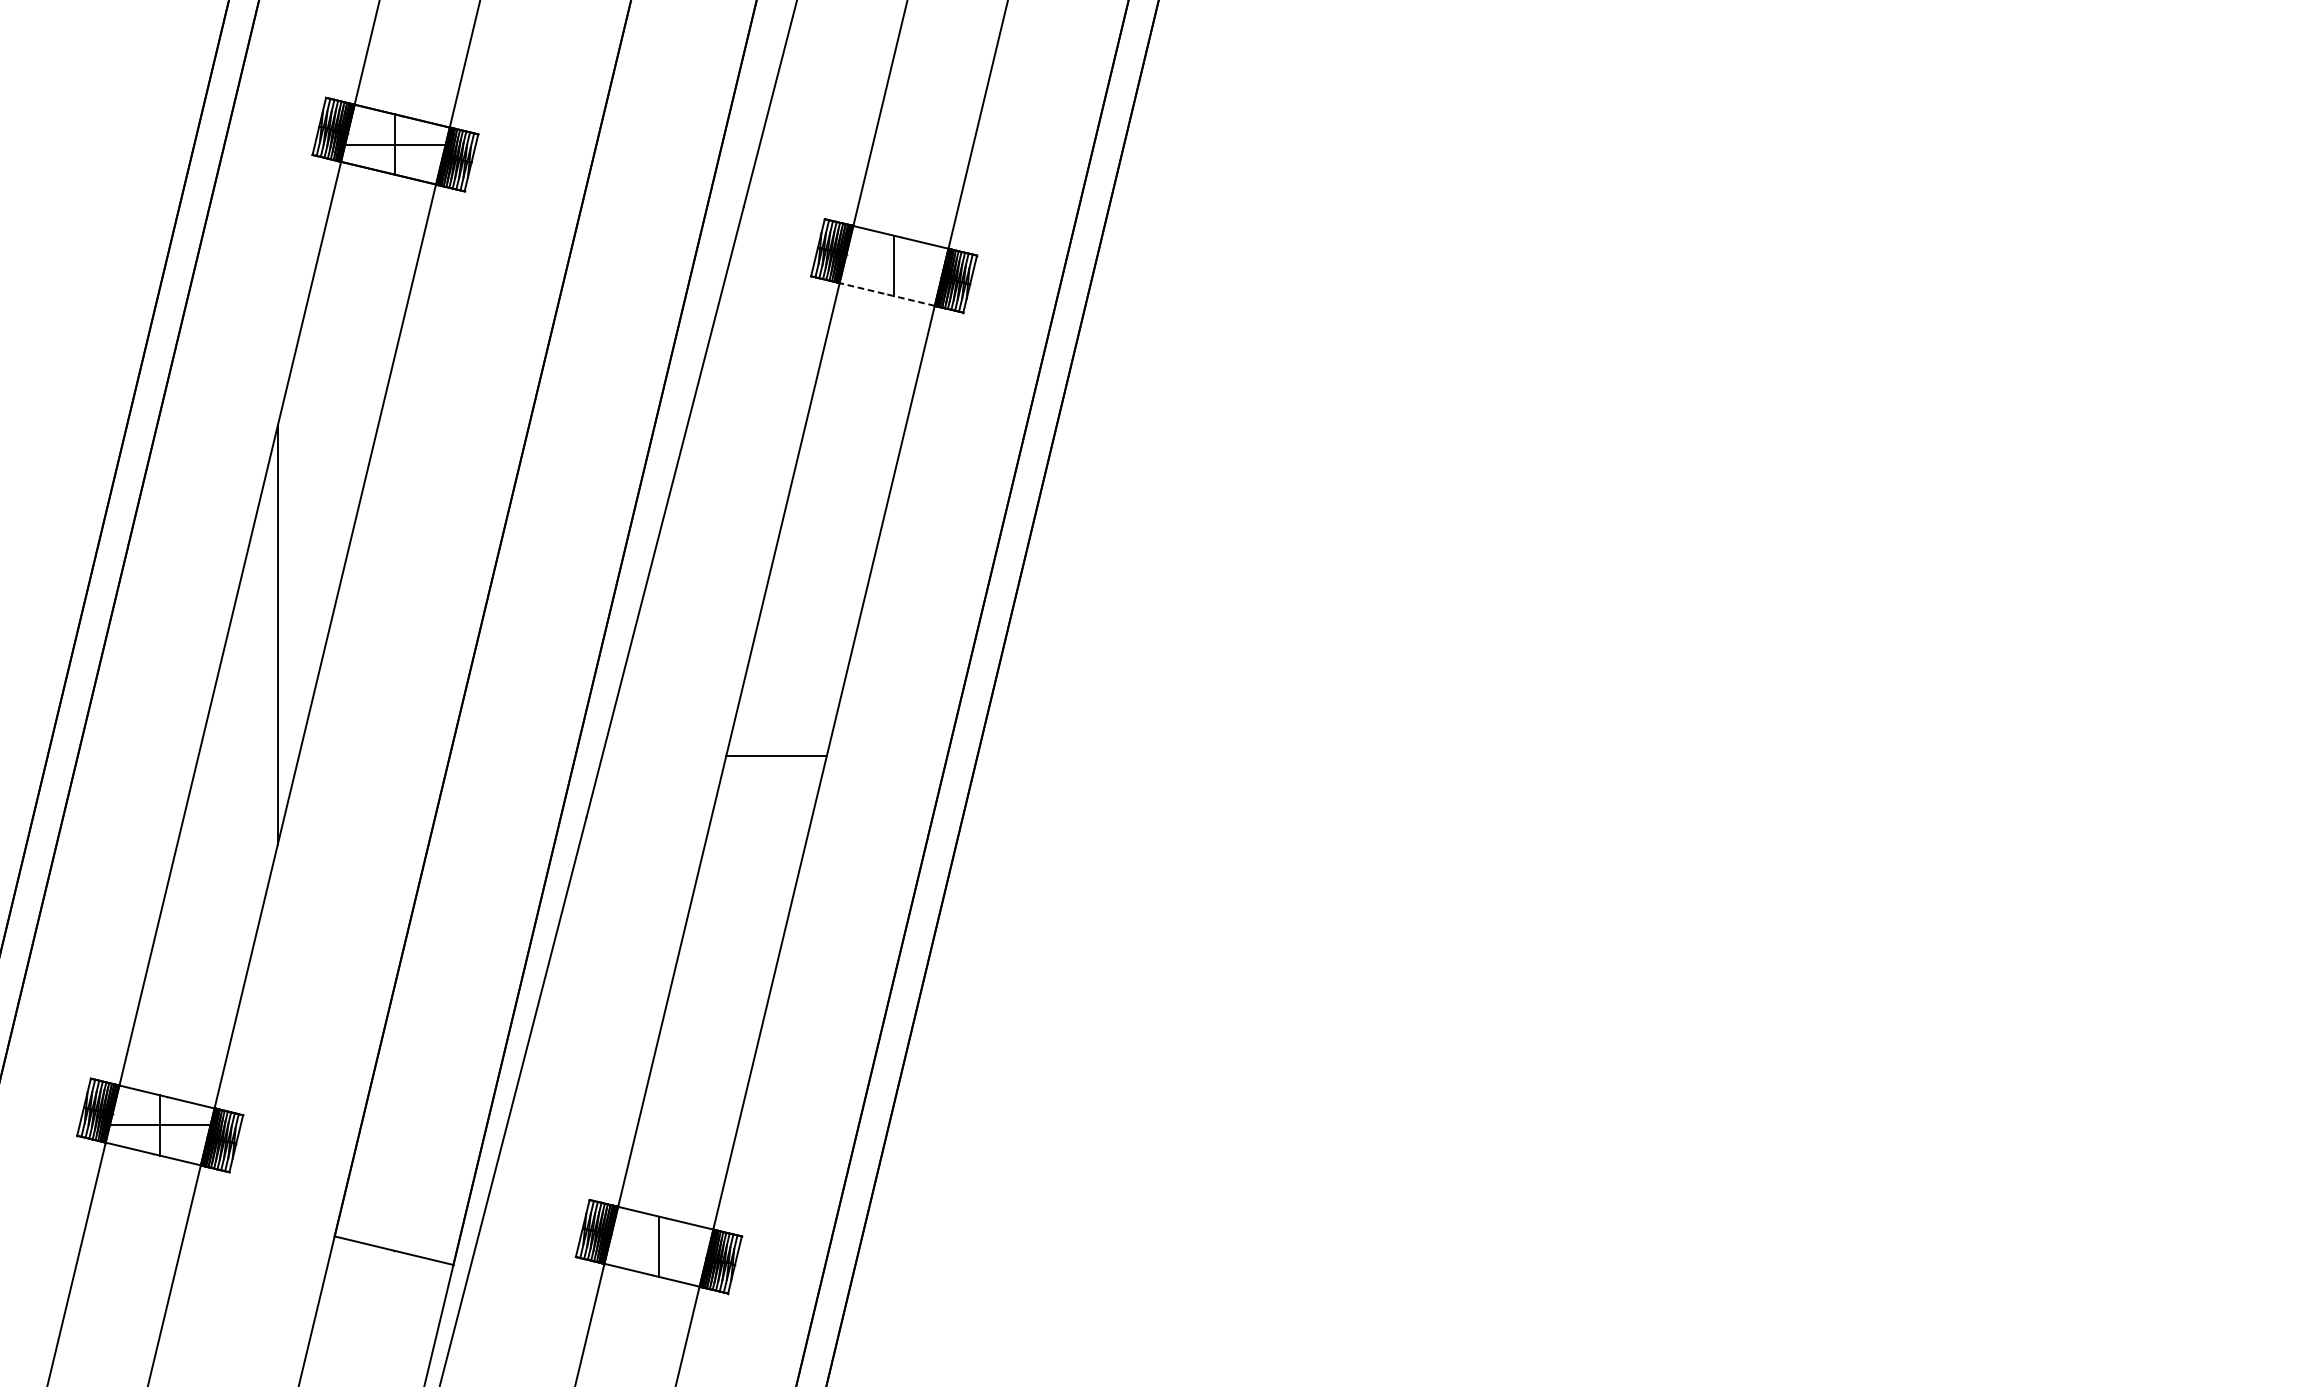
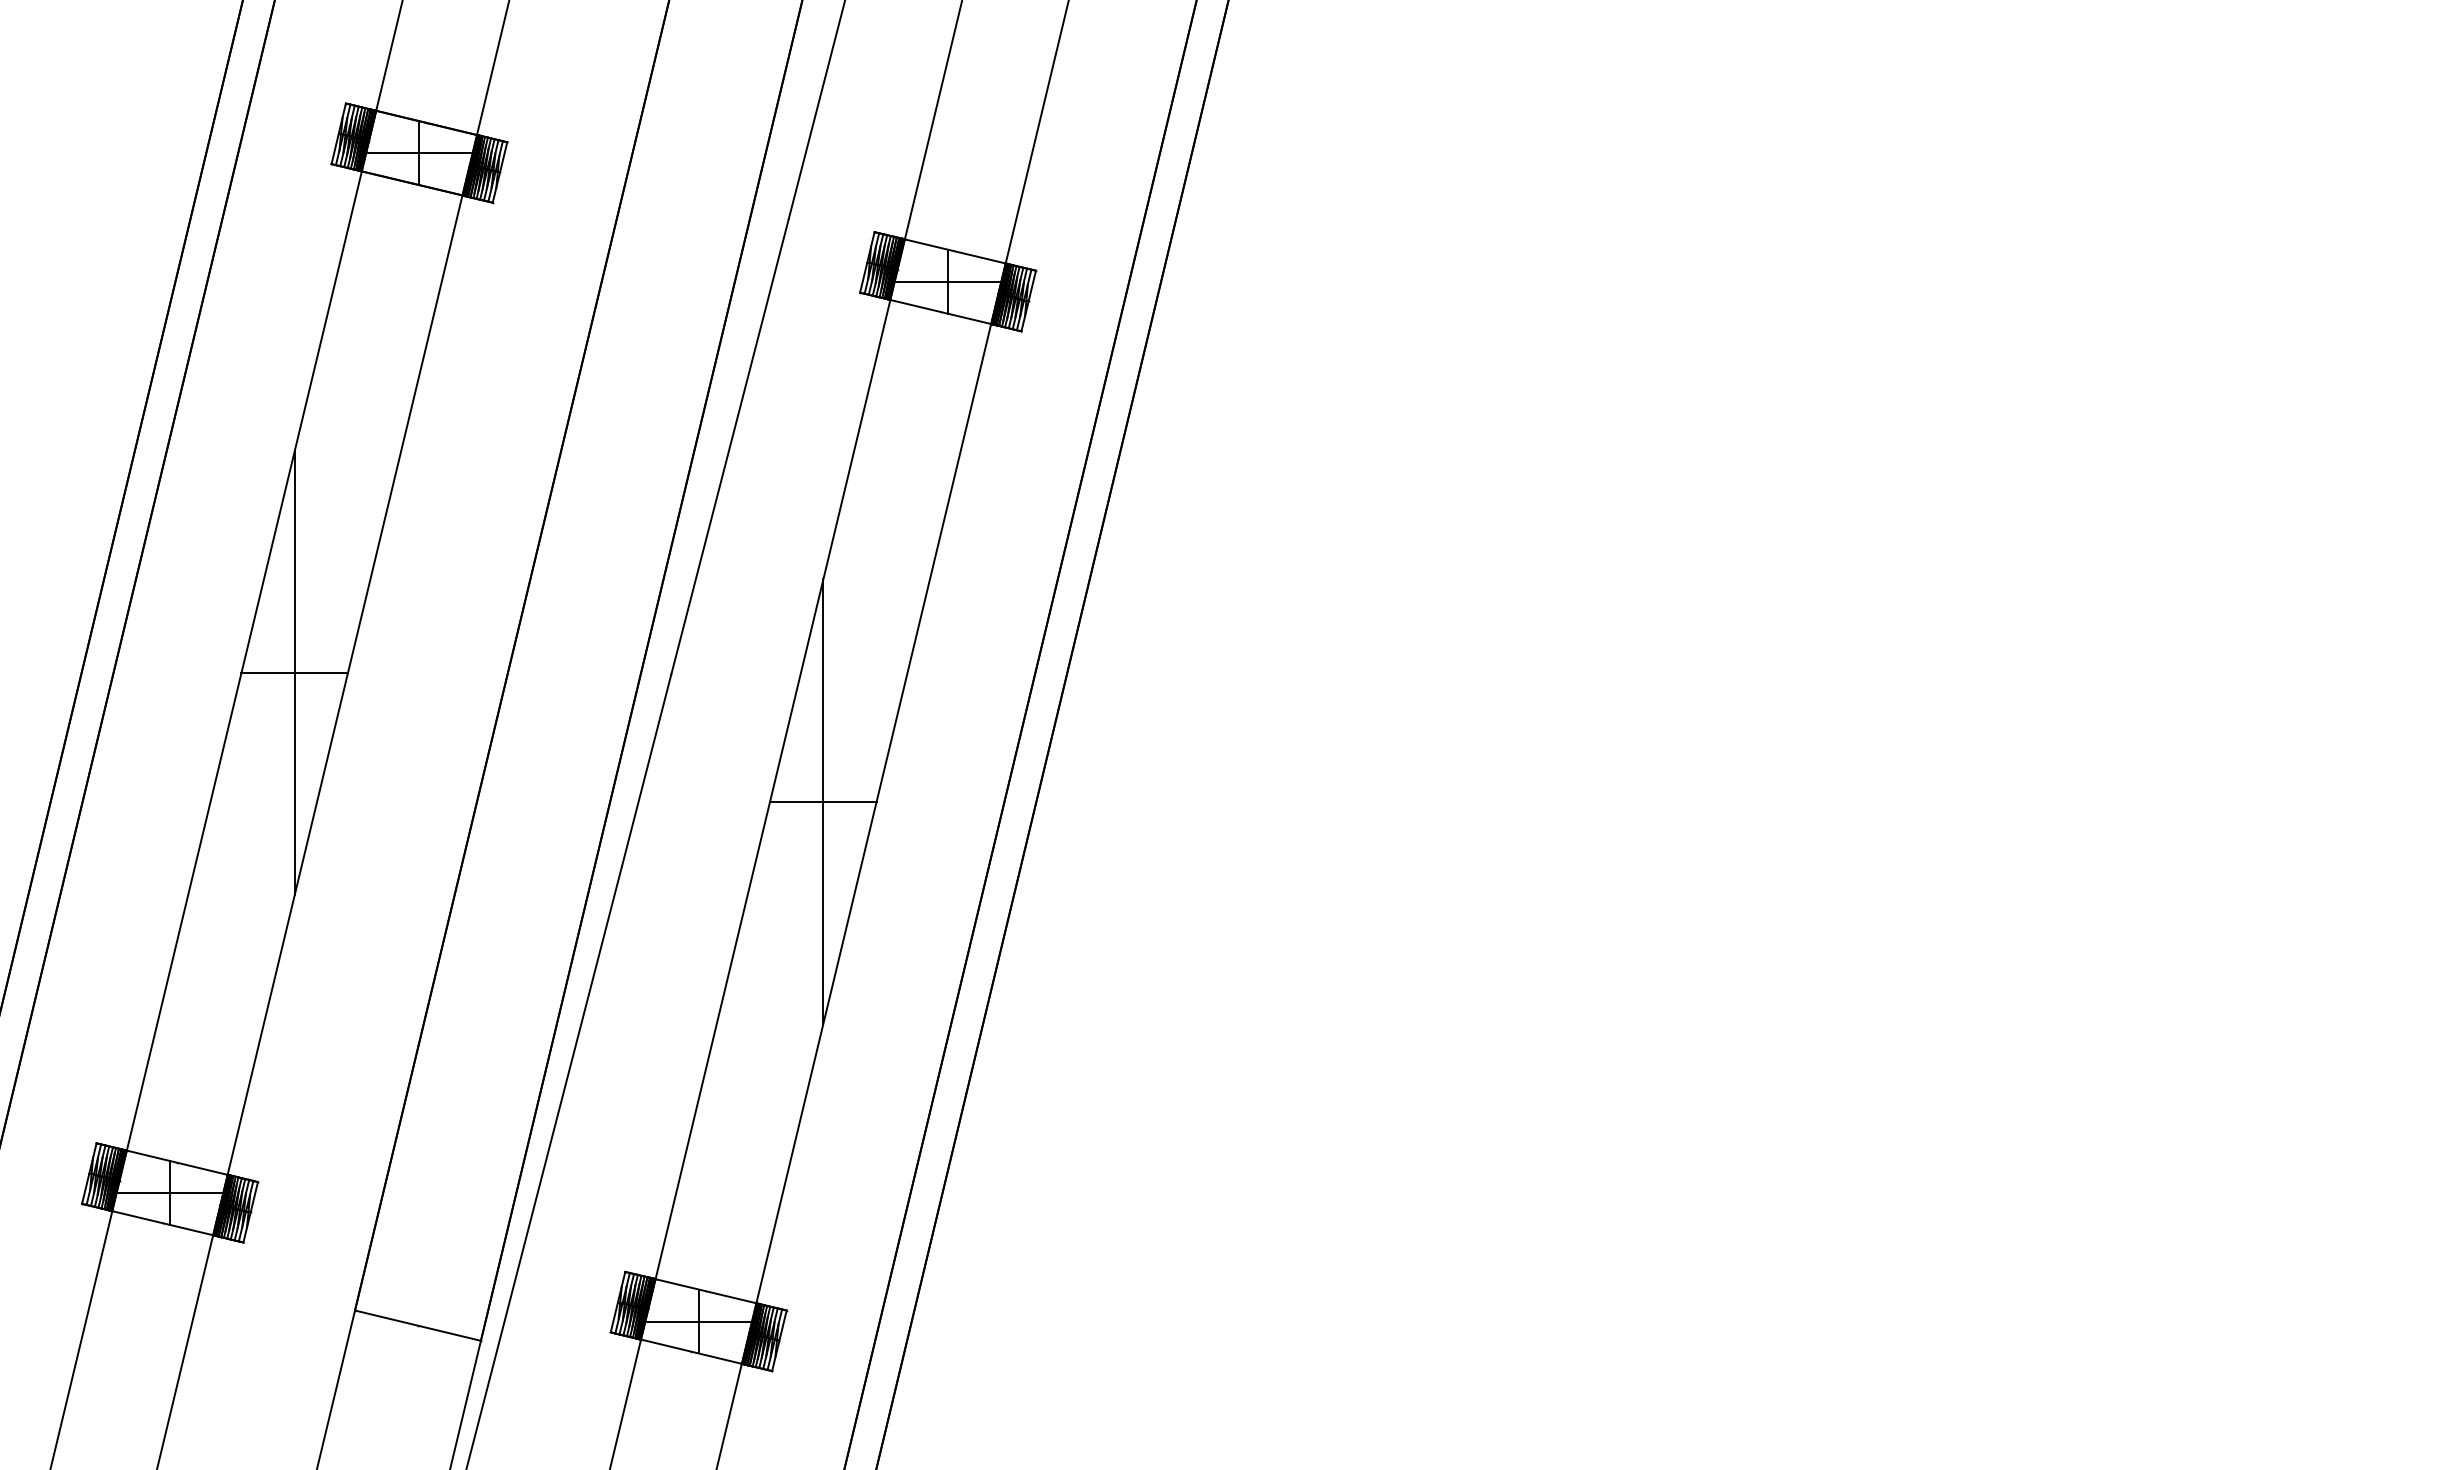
line: (893, 265) -> (947, 281), added
line: (886, 294) -> (940, 312), dashed -> solid
line: (277, 635) -> (294, 673), added
line: (776, 756) -> (823, 801), added
line: (658, 1246) -> (698, 1321), added

